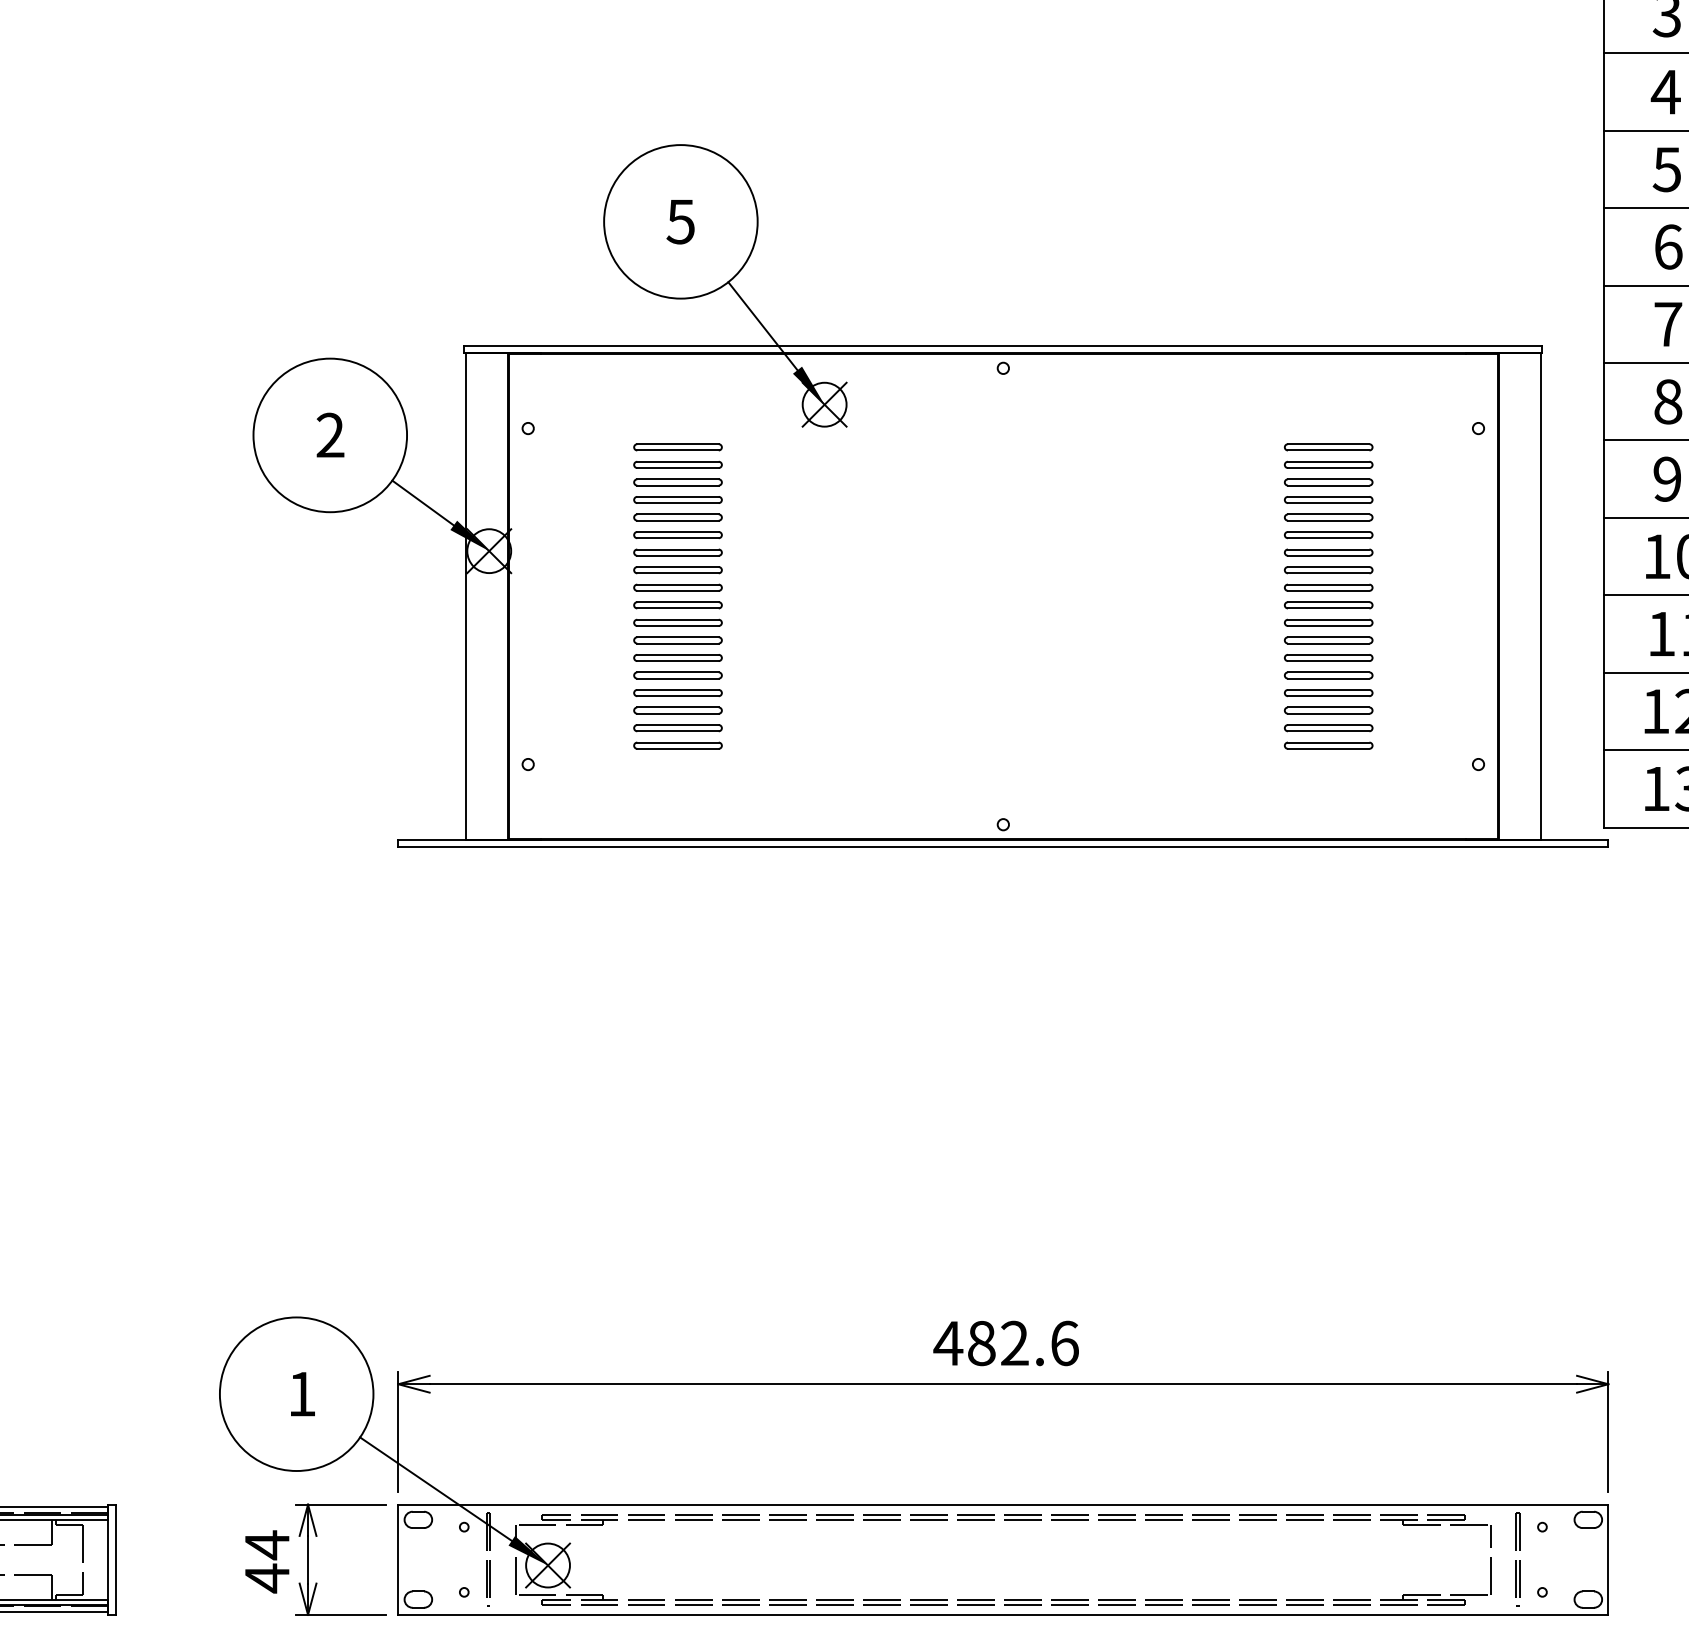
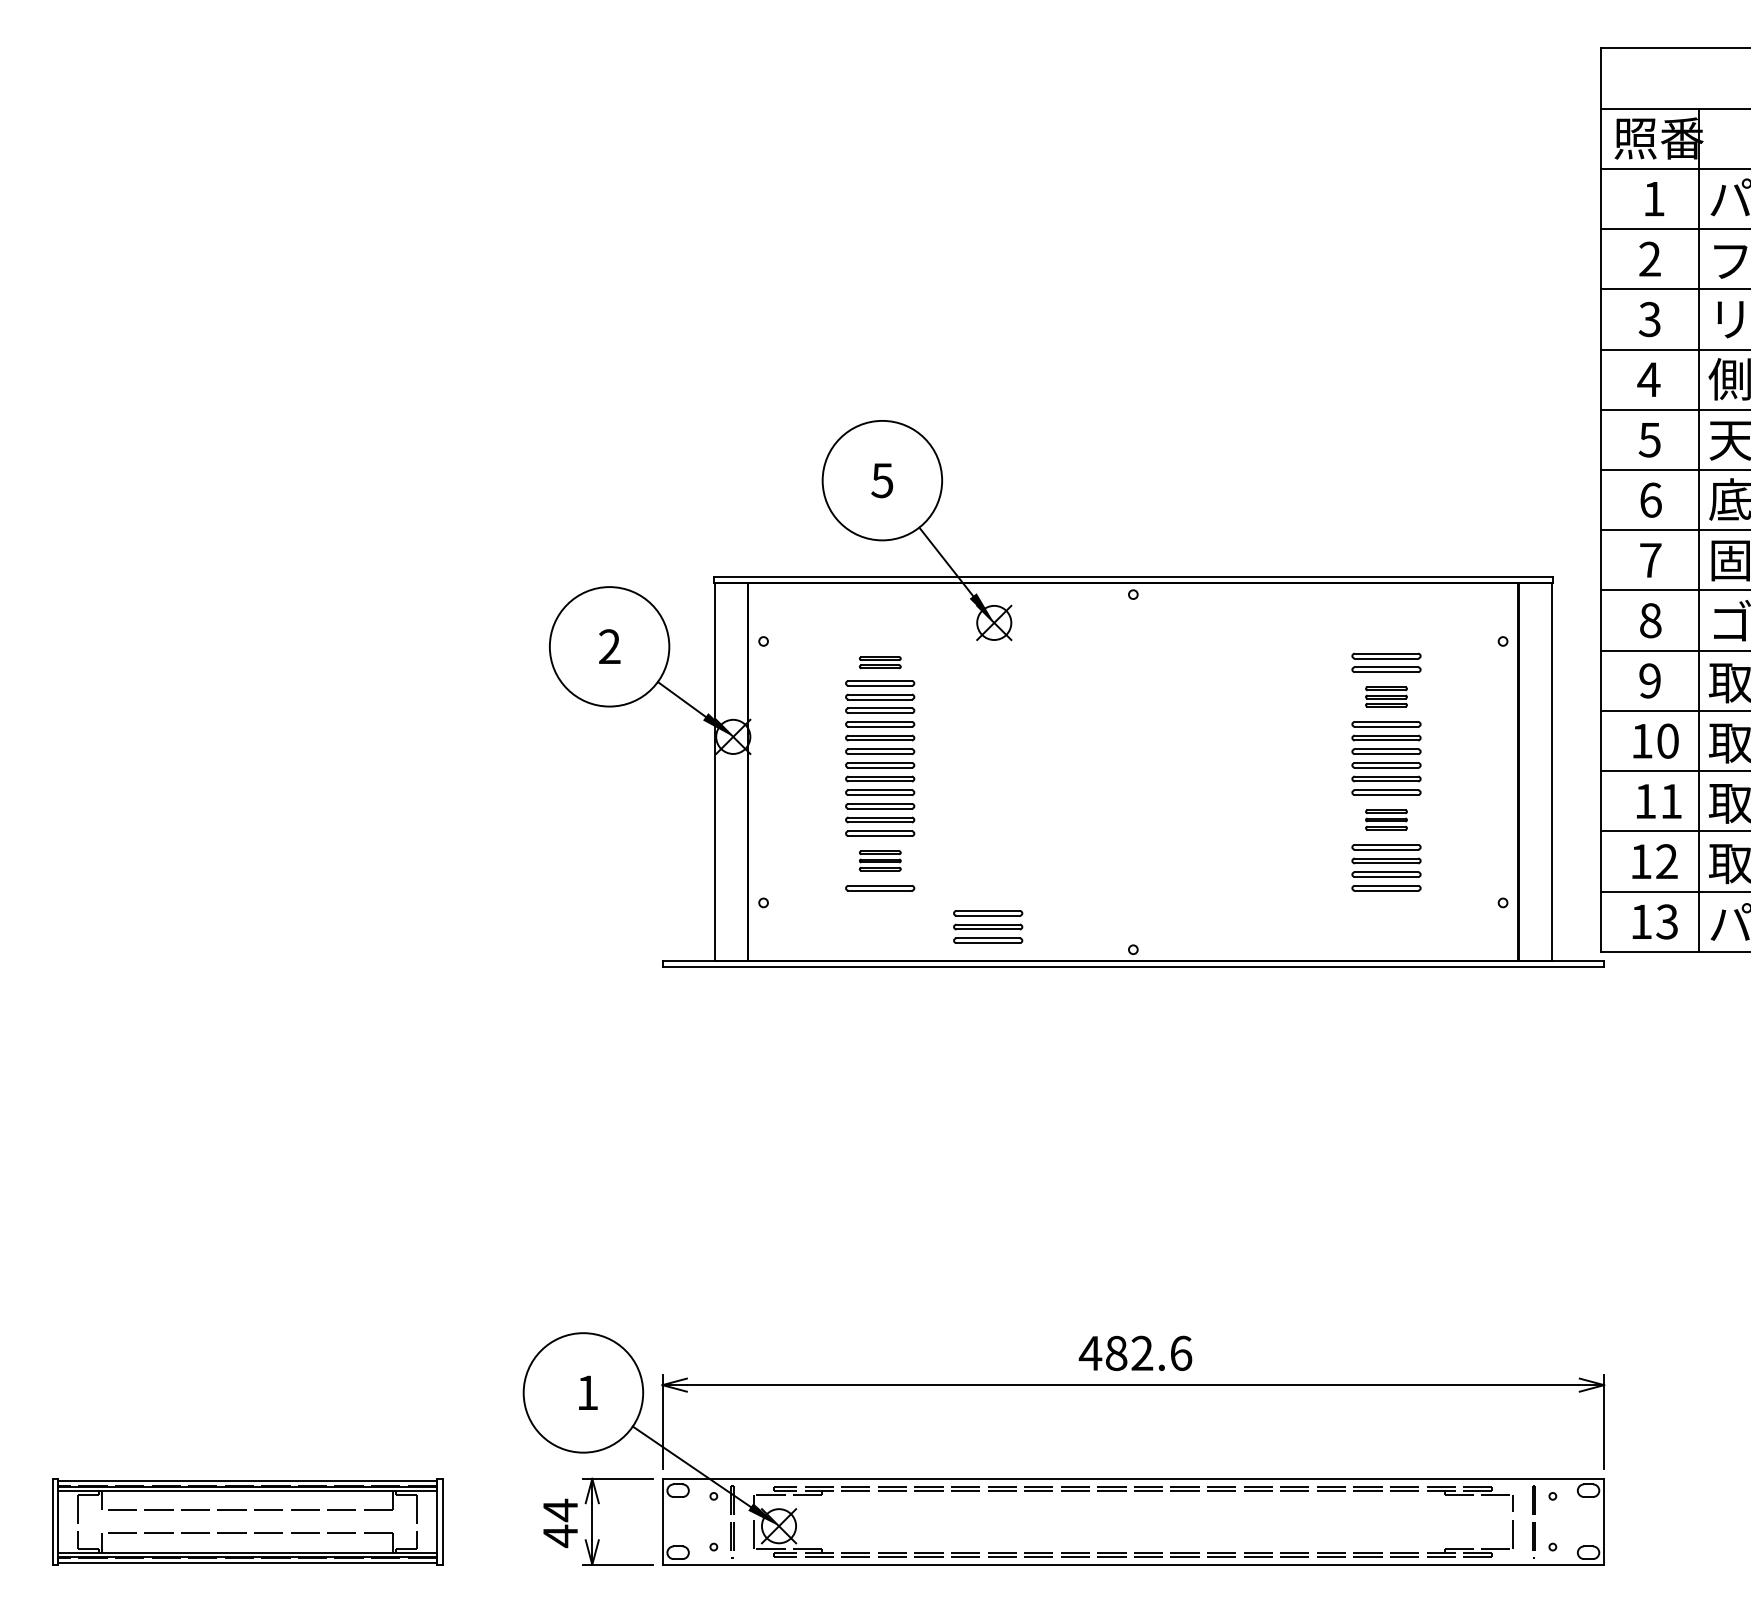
part: (678, 455) -> (880, 662), size x0.6
part: (1328, 499) -> (1386, 696), size x0.6
part: (1328, 657) -> (1386, 819), size x0.6
part: (678, 710) -> (880, 860), size x0.6
part: (817, 794) -> (988, 926), added

